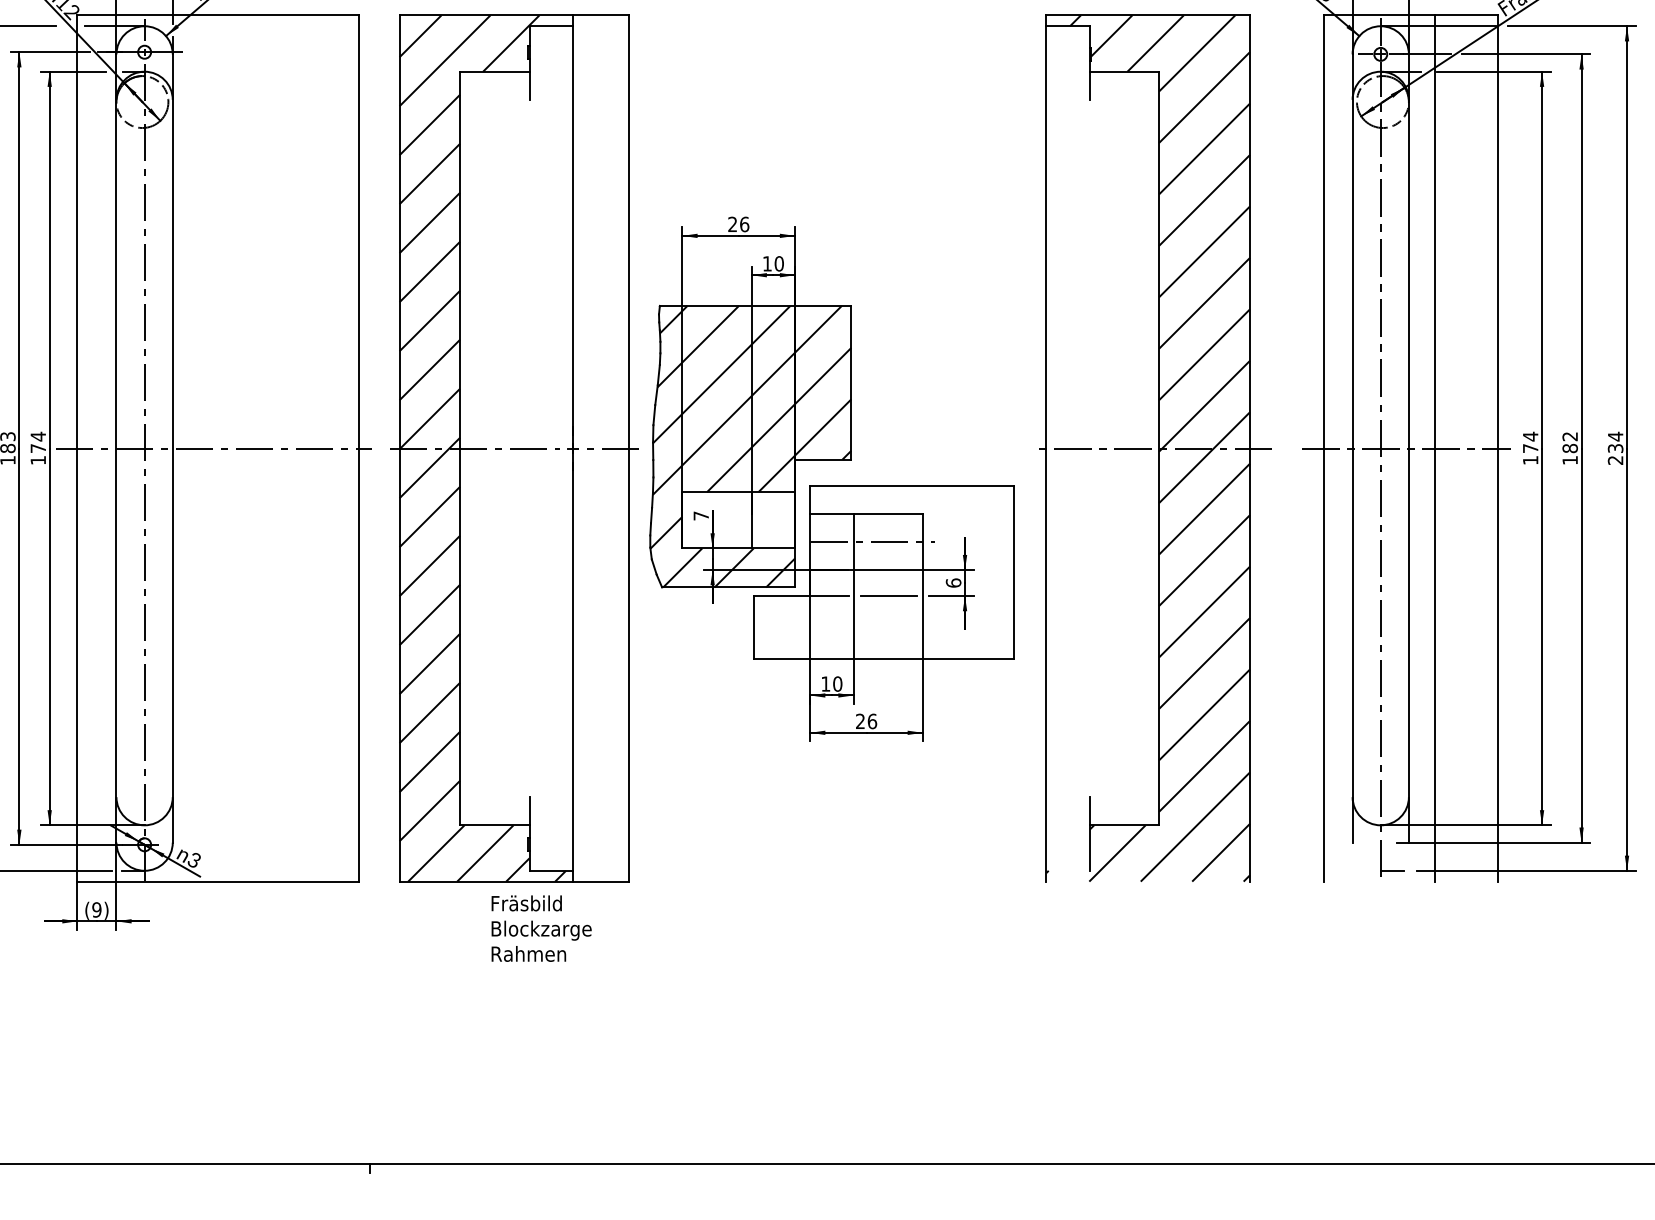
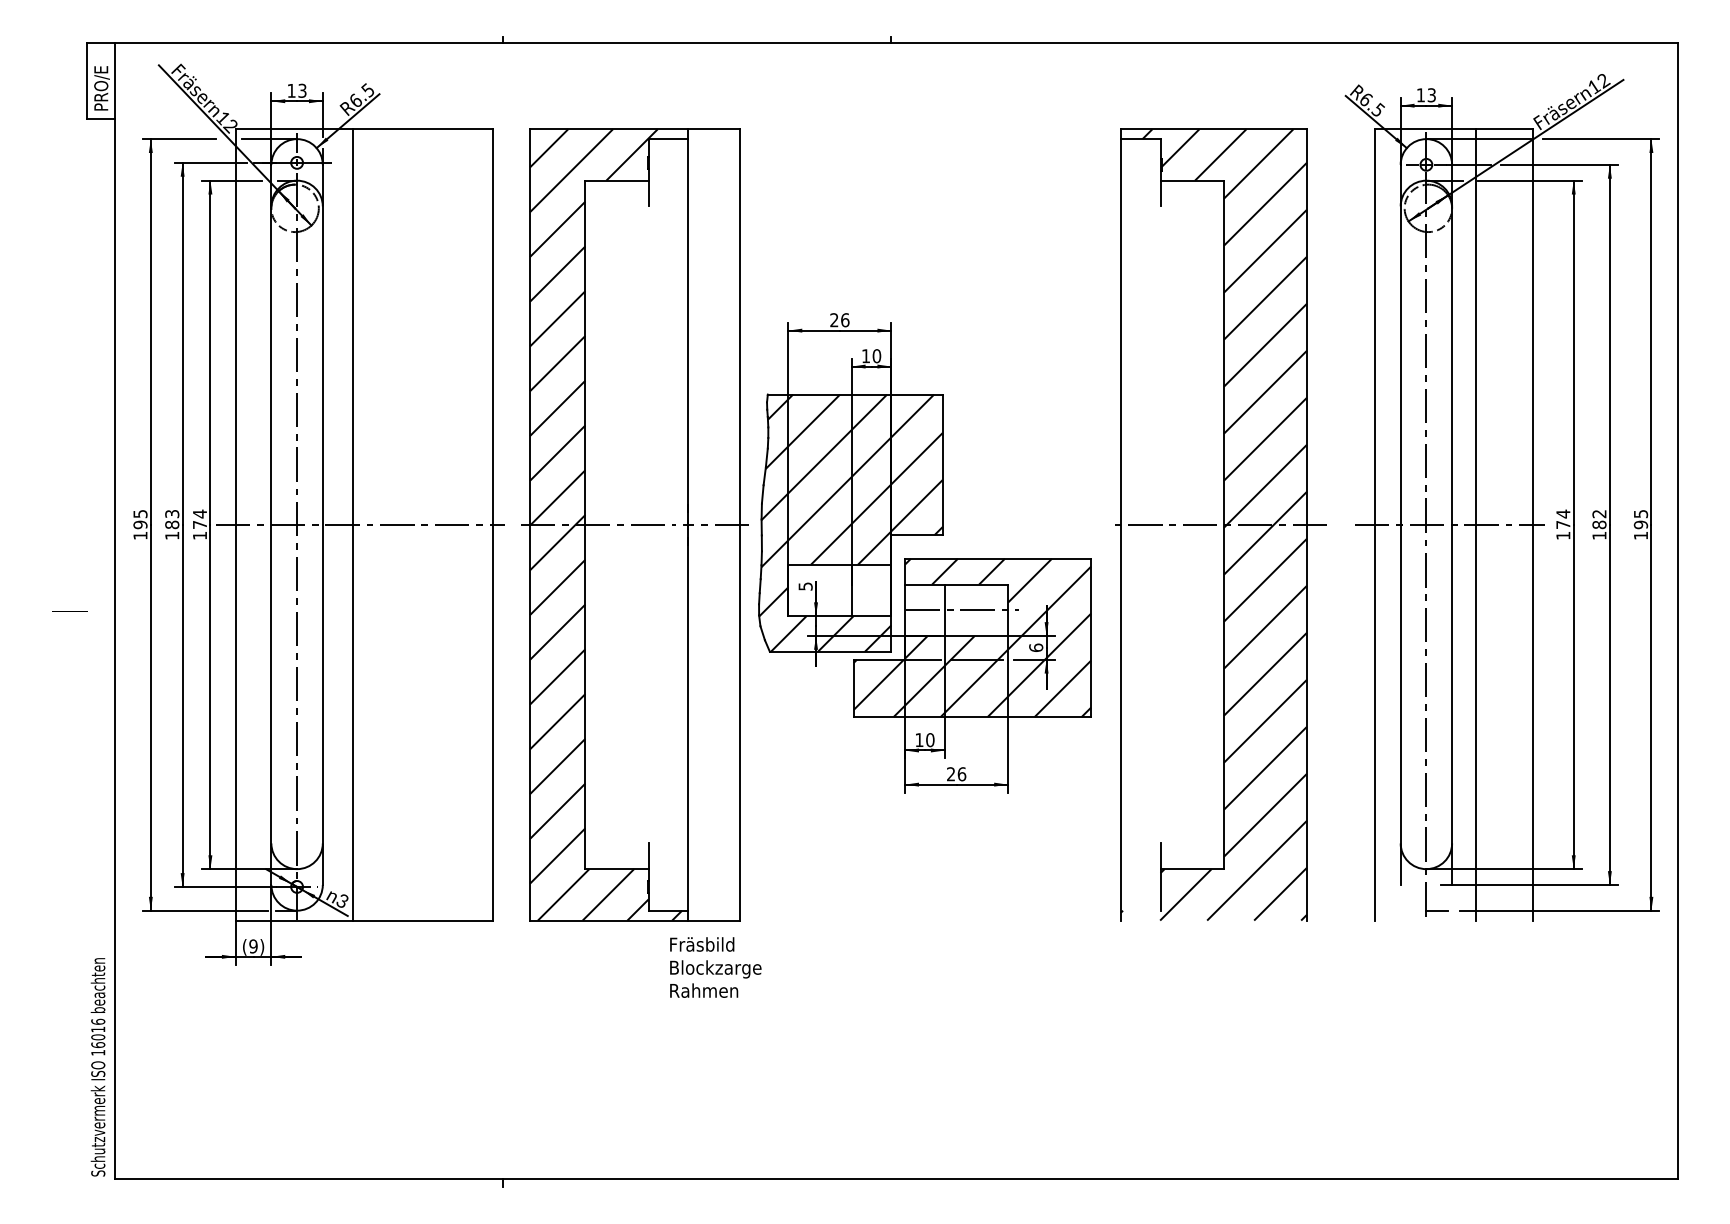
line: (205, 448) -> (352, 524), added
text: (1615, 448) -> (1640, 524), 234 -> 195
text: (701, 515) -> (805, 586), 7 -> 5
hatch: (883, 571) -> (972, 637), added
text: (541, 928) -> (715, 967), moved

